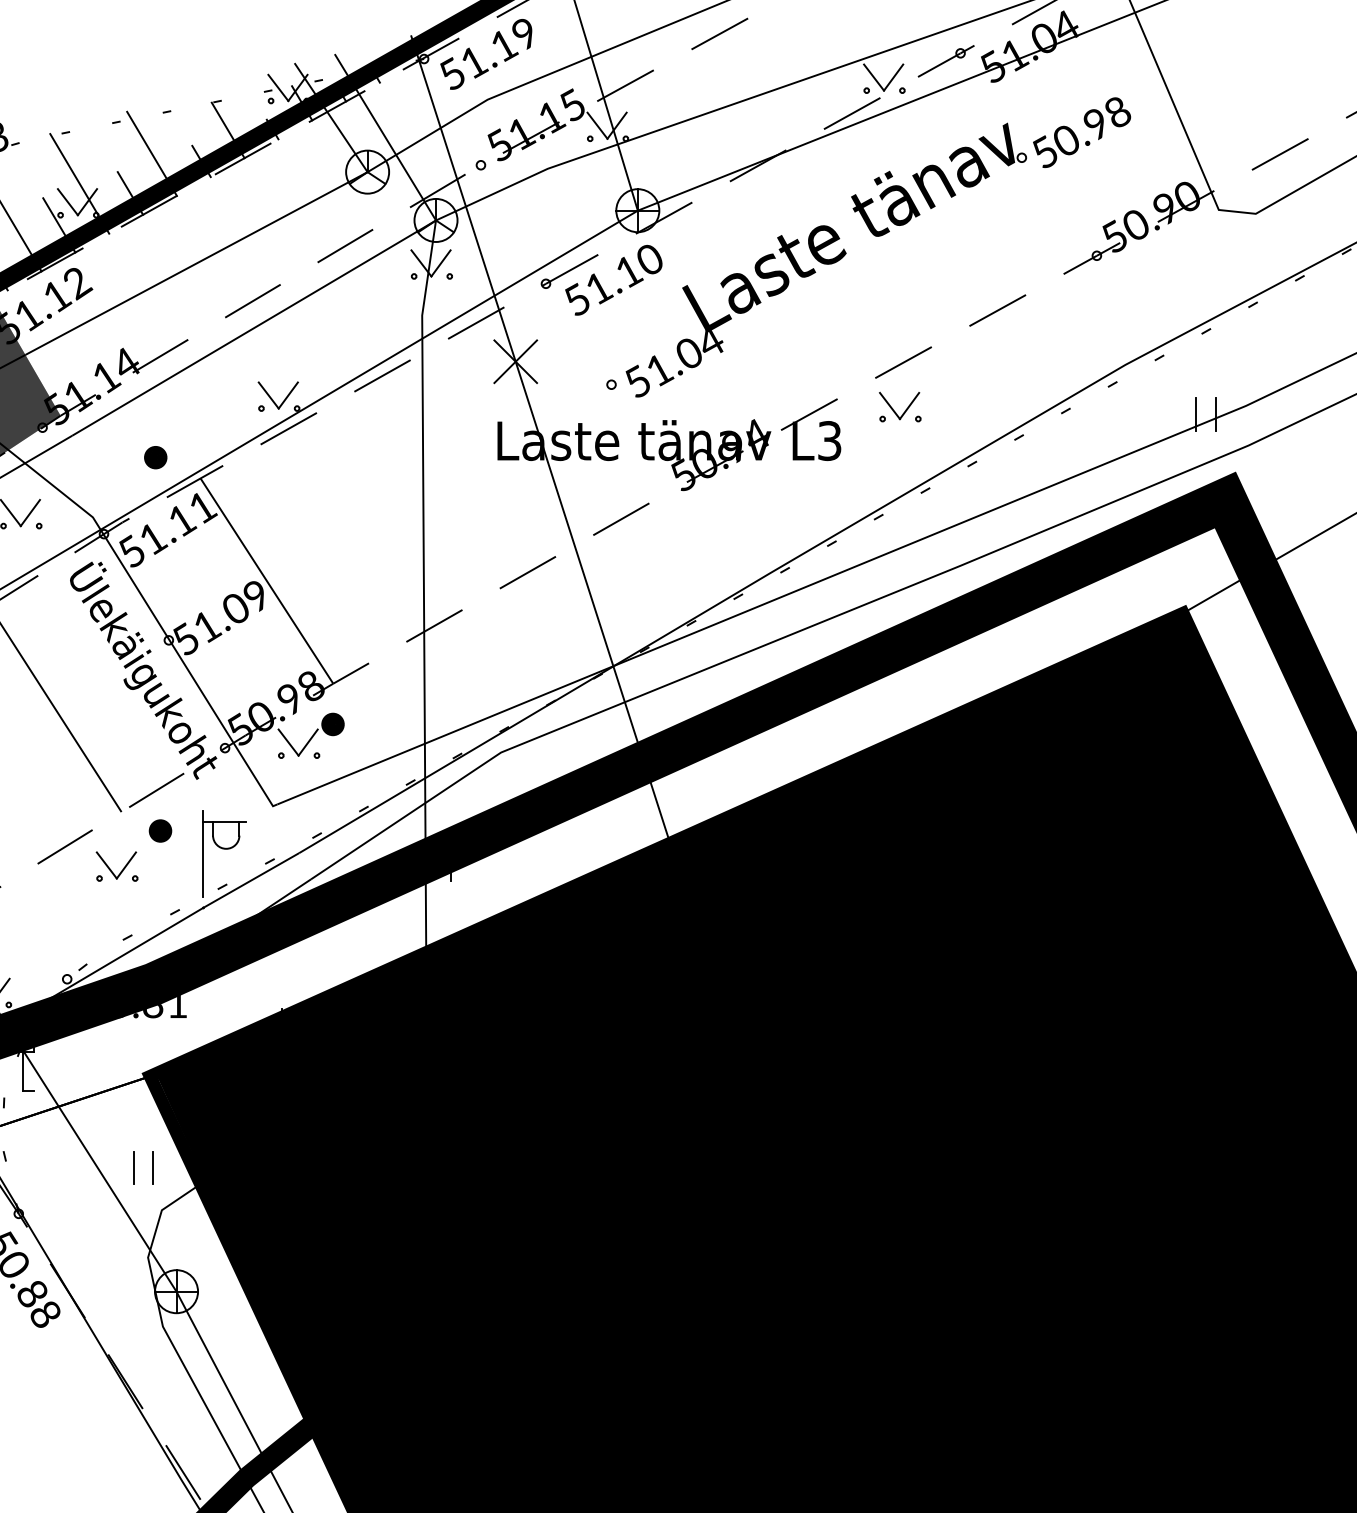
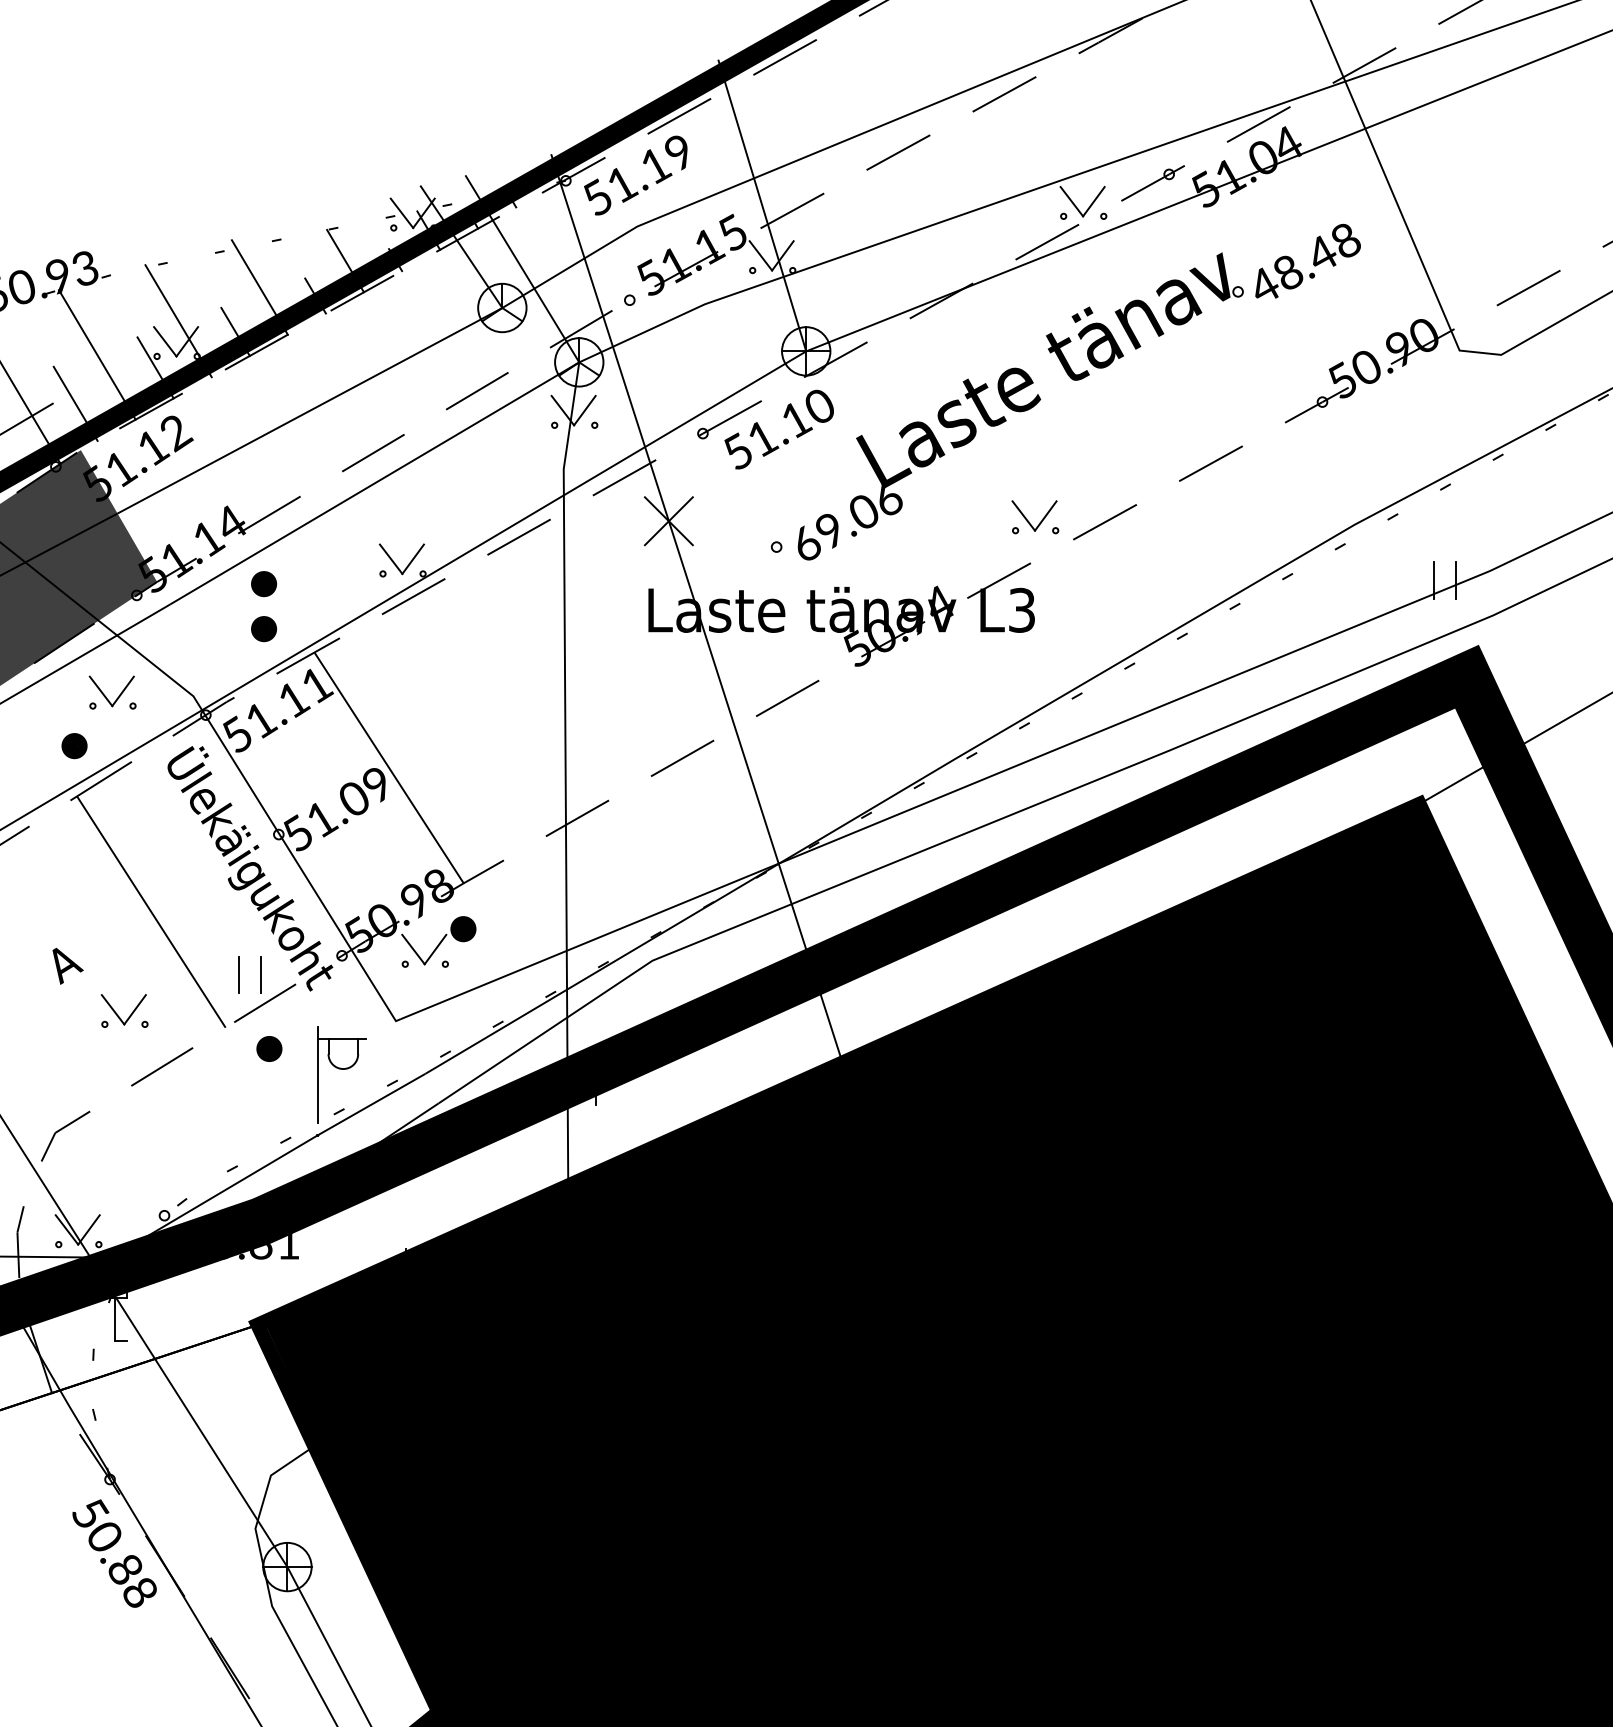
text: (1071, 137) -> (1293, 269), 50.98 -> 48.48
text: (674, 362) -> (847, 522), 51.04 -> 69.06
part: (904, 410) -> (1040, 521), moved
part: (155, 417) -> (263, 584), added
part: (121, 870) -> (129, 1015), moved
part: (133, 1167) -> (239, 974), moved

